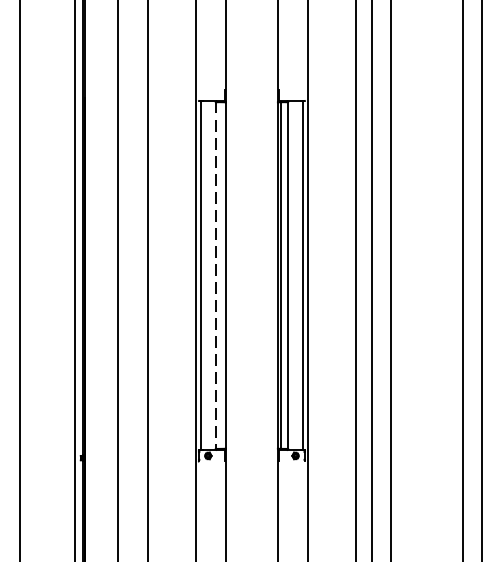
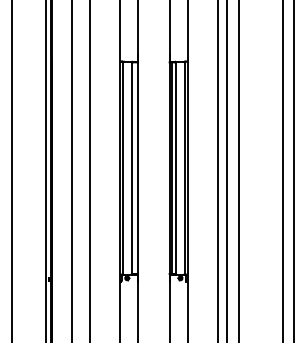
line: (215, 276) -> (131, 168), dashed -> solid

